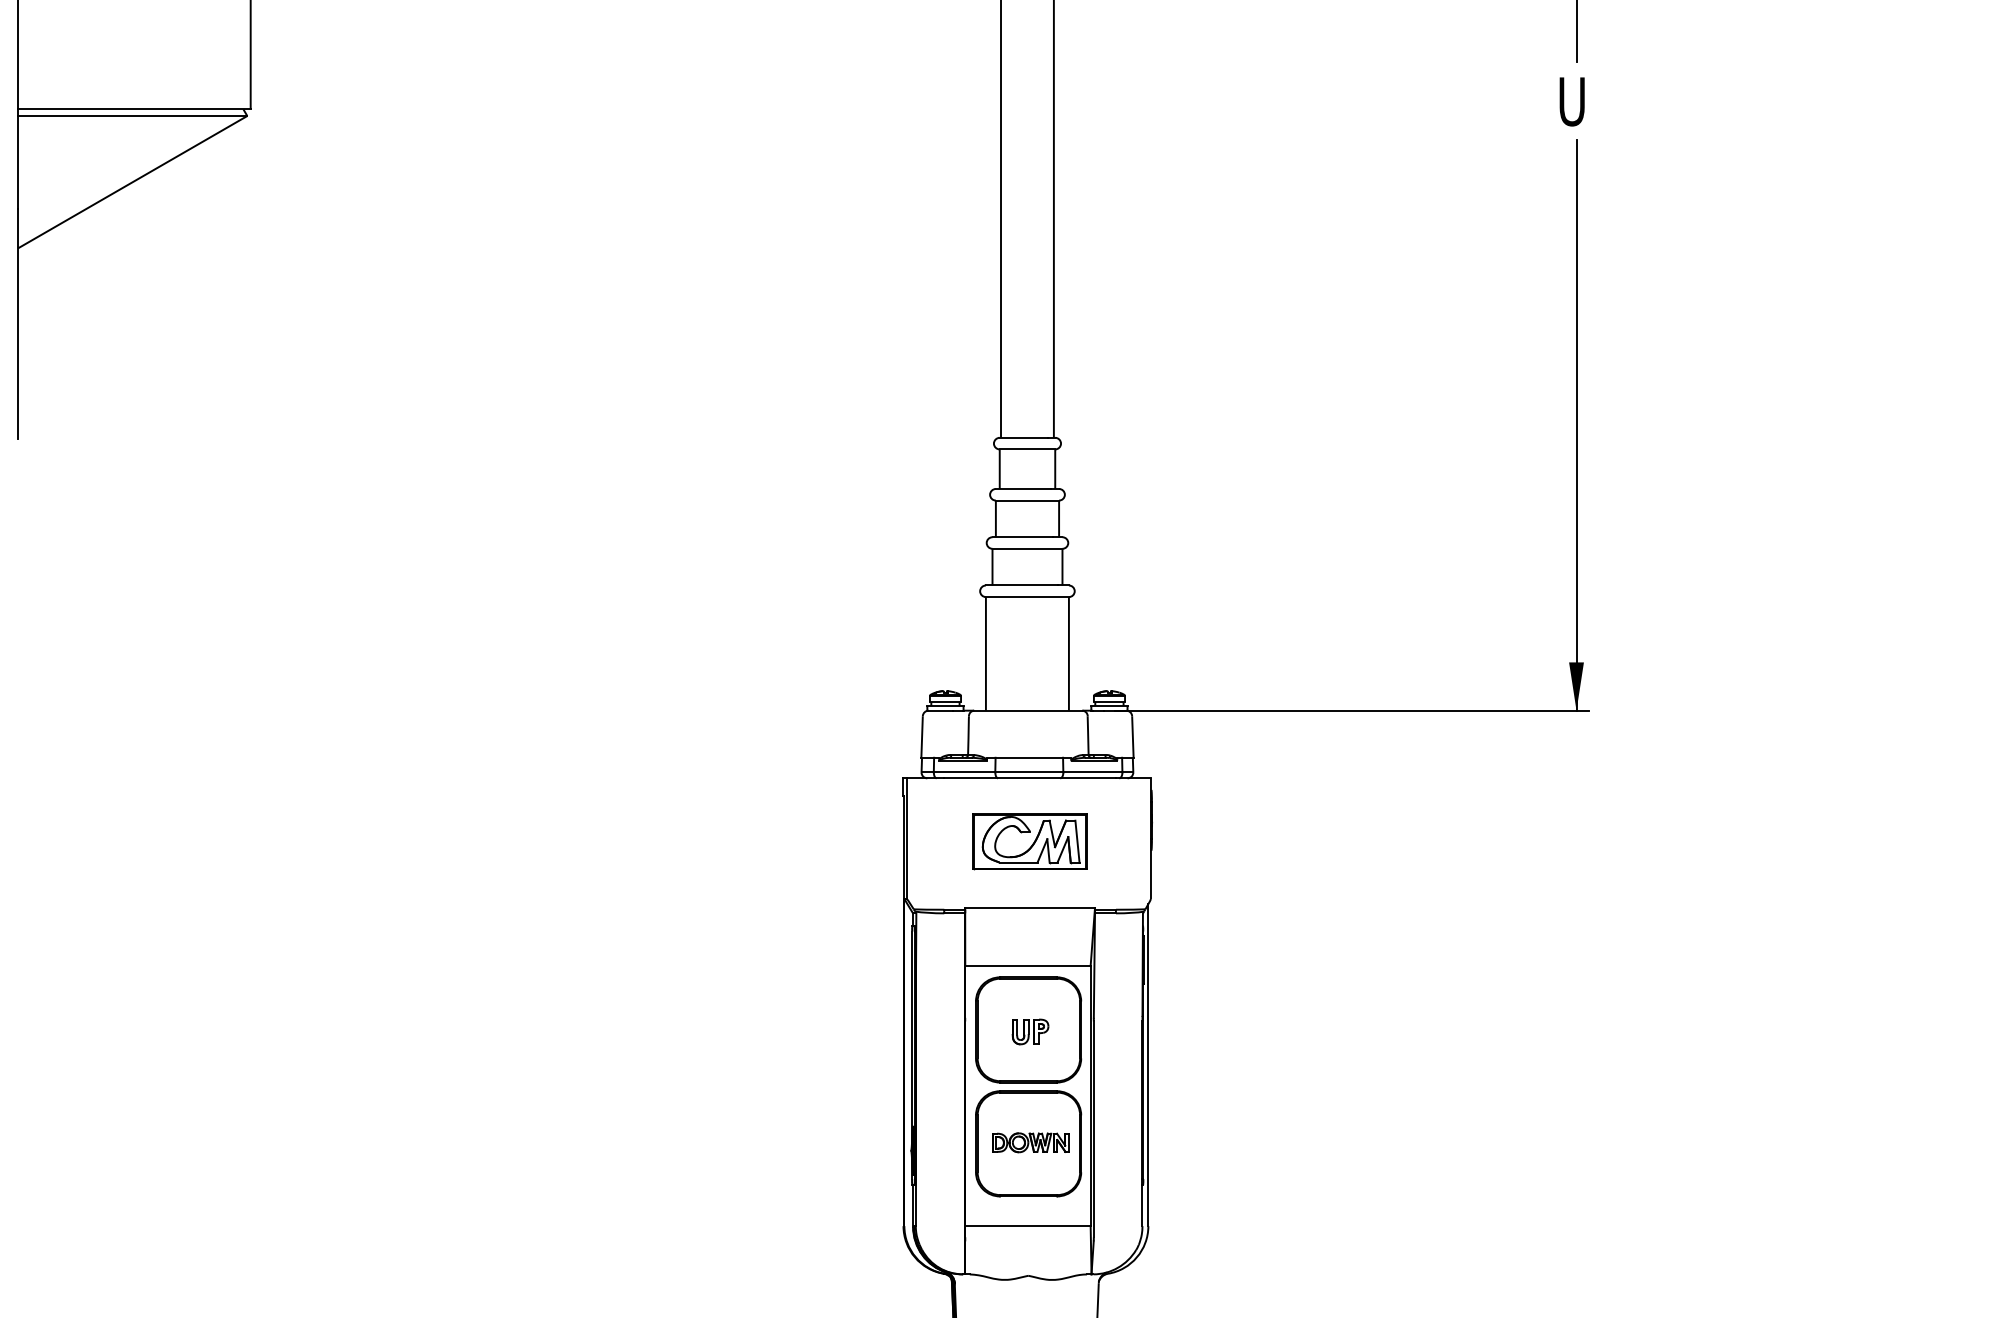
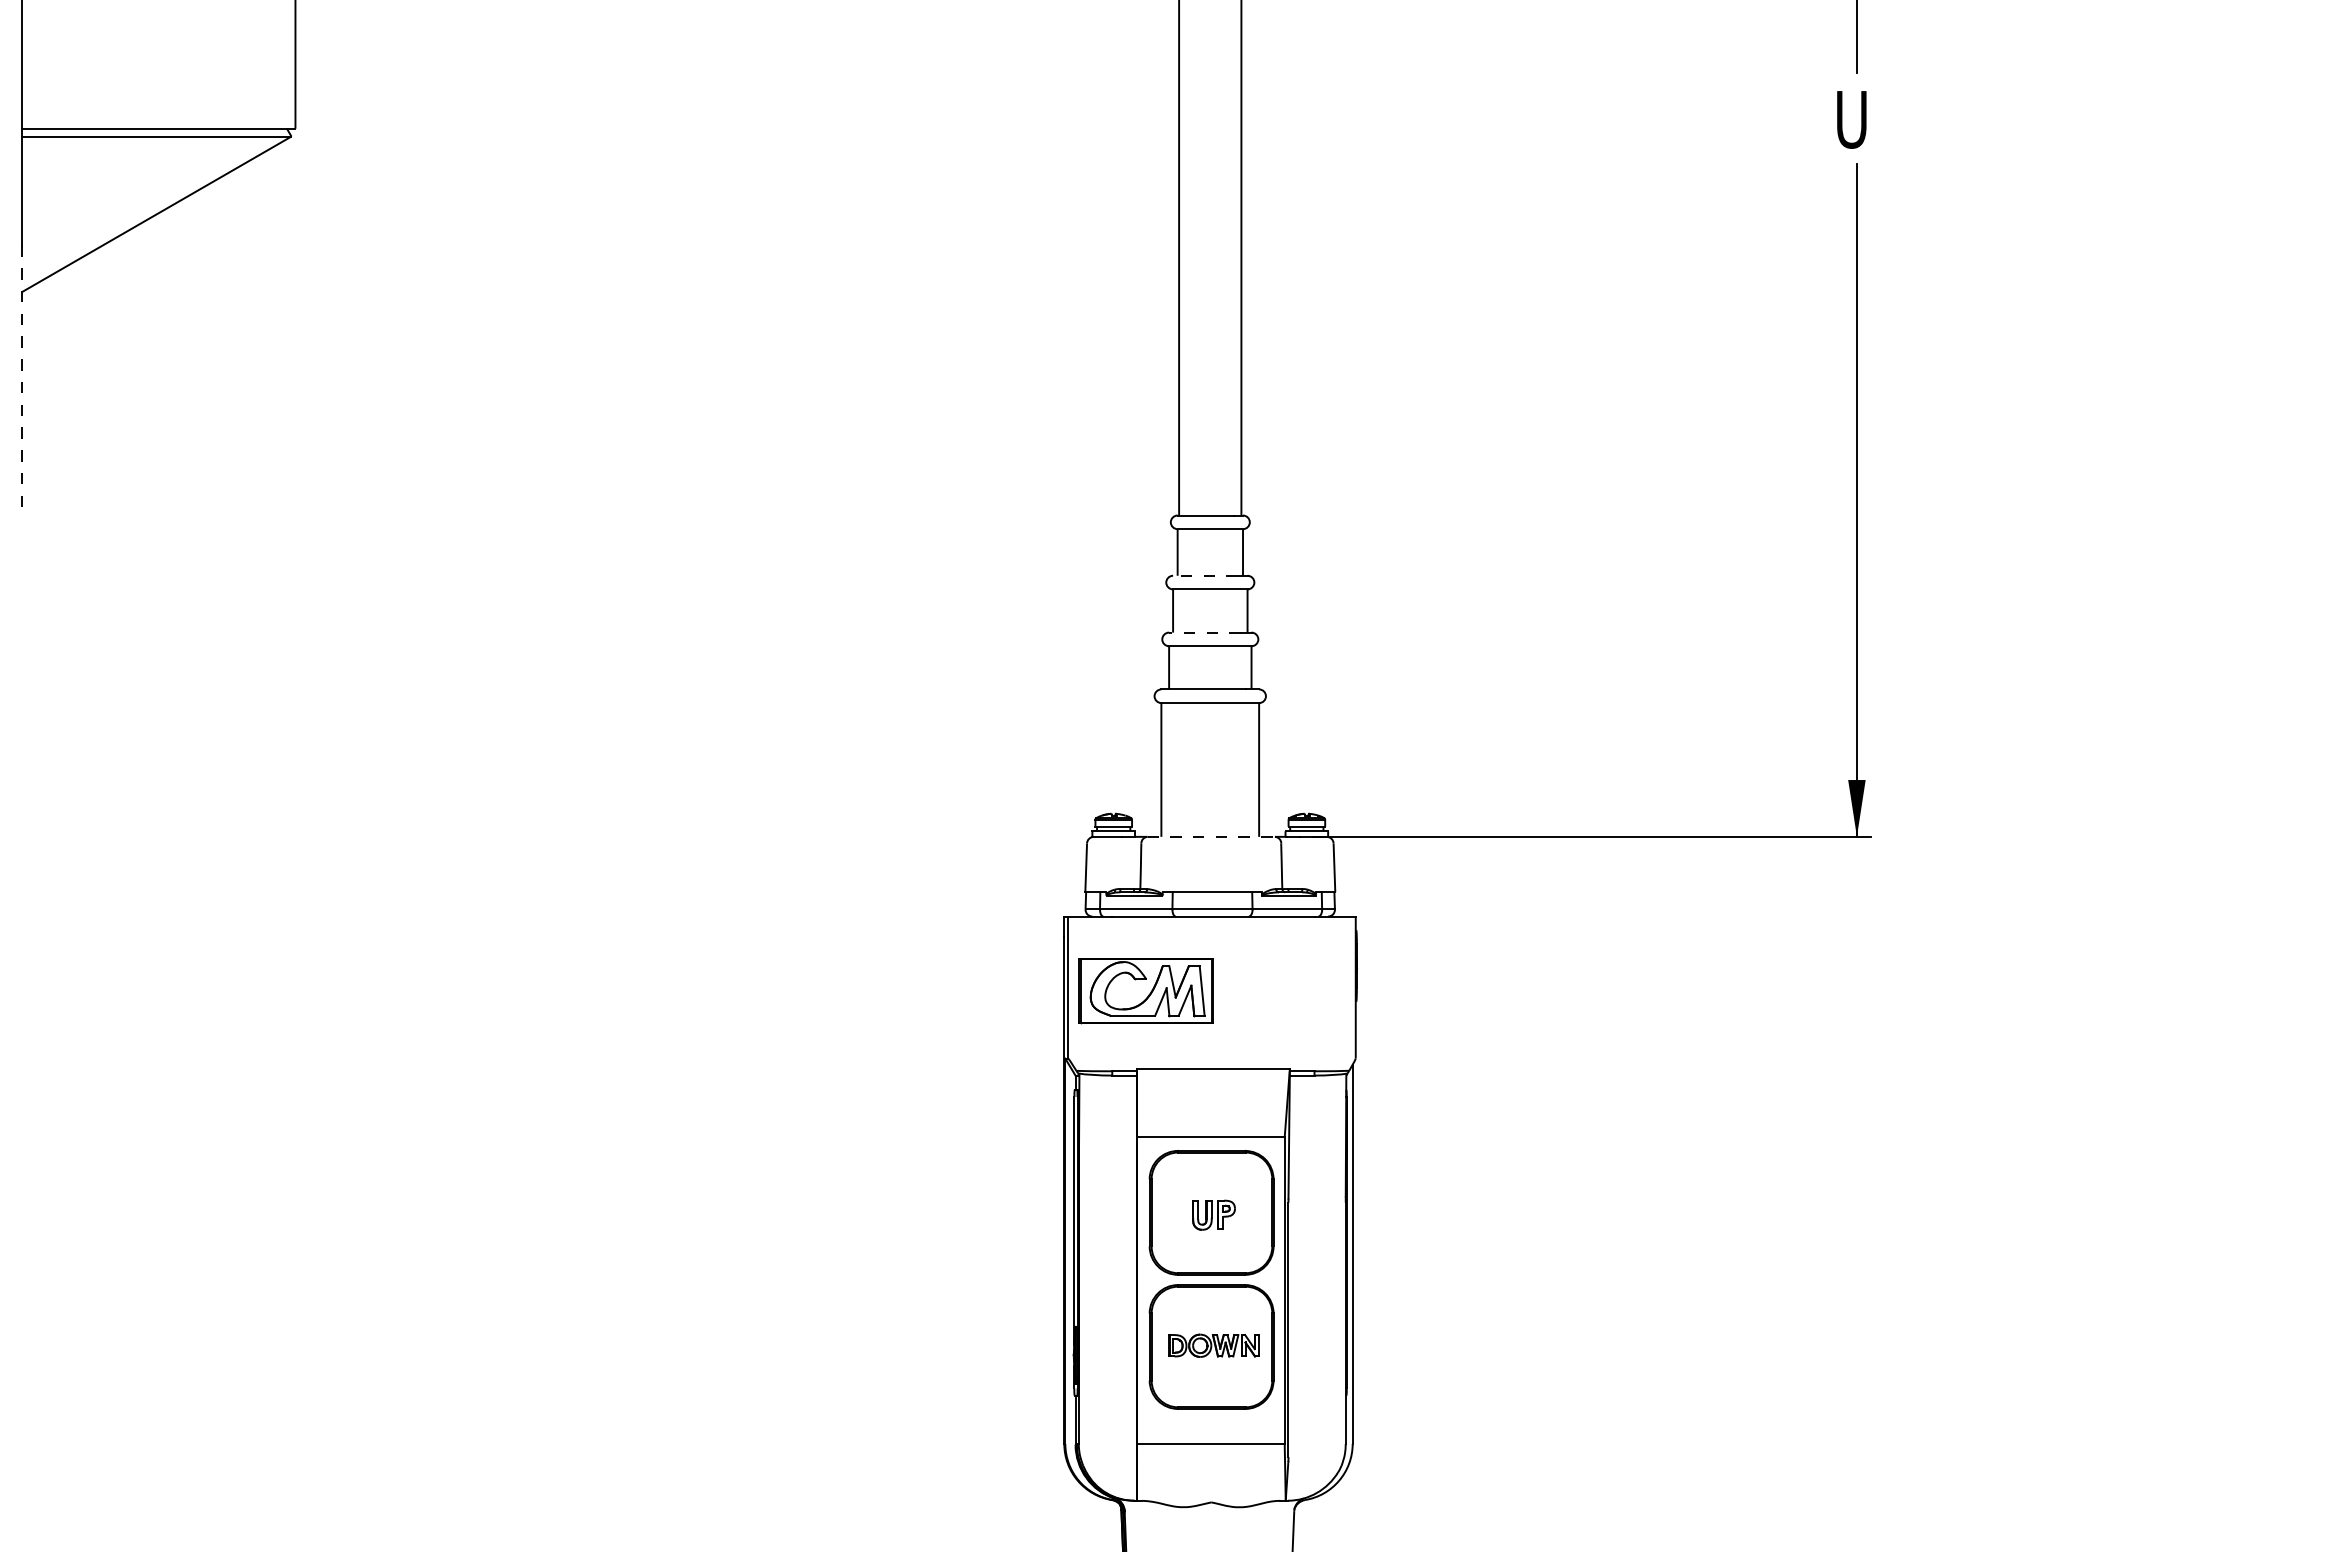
line: (18, 324) -> (21, 381), solid -> dashed
line: (1022, 488) -> (1204, 575), solid -> dashed
line: (1022, 537) -> (1204, 632), solid -> dashed
line: (1028, 710) -> (1211, 836), solid -> dashed
part: (1029, 841) -> (1145, 991), moved

